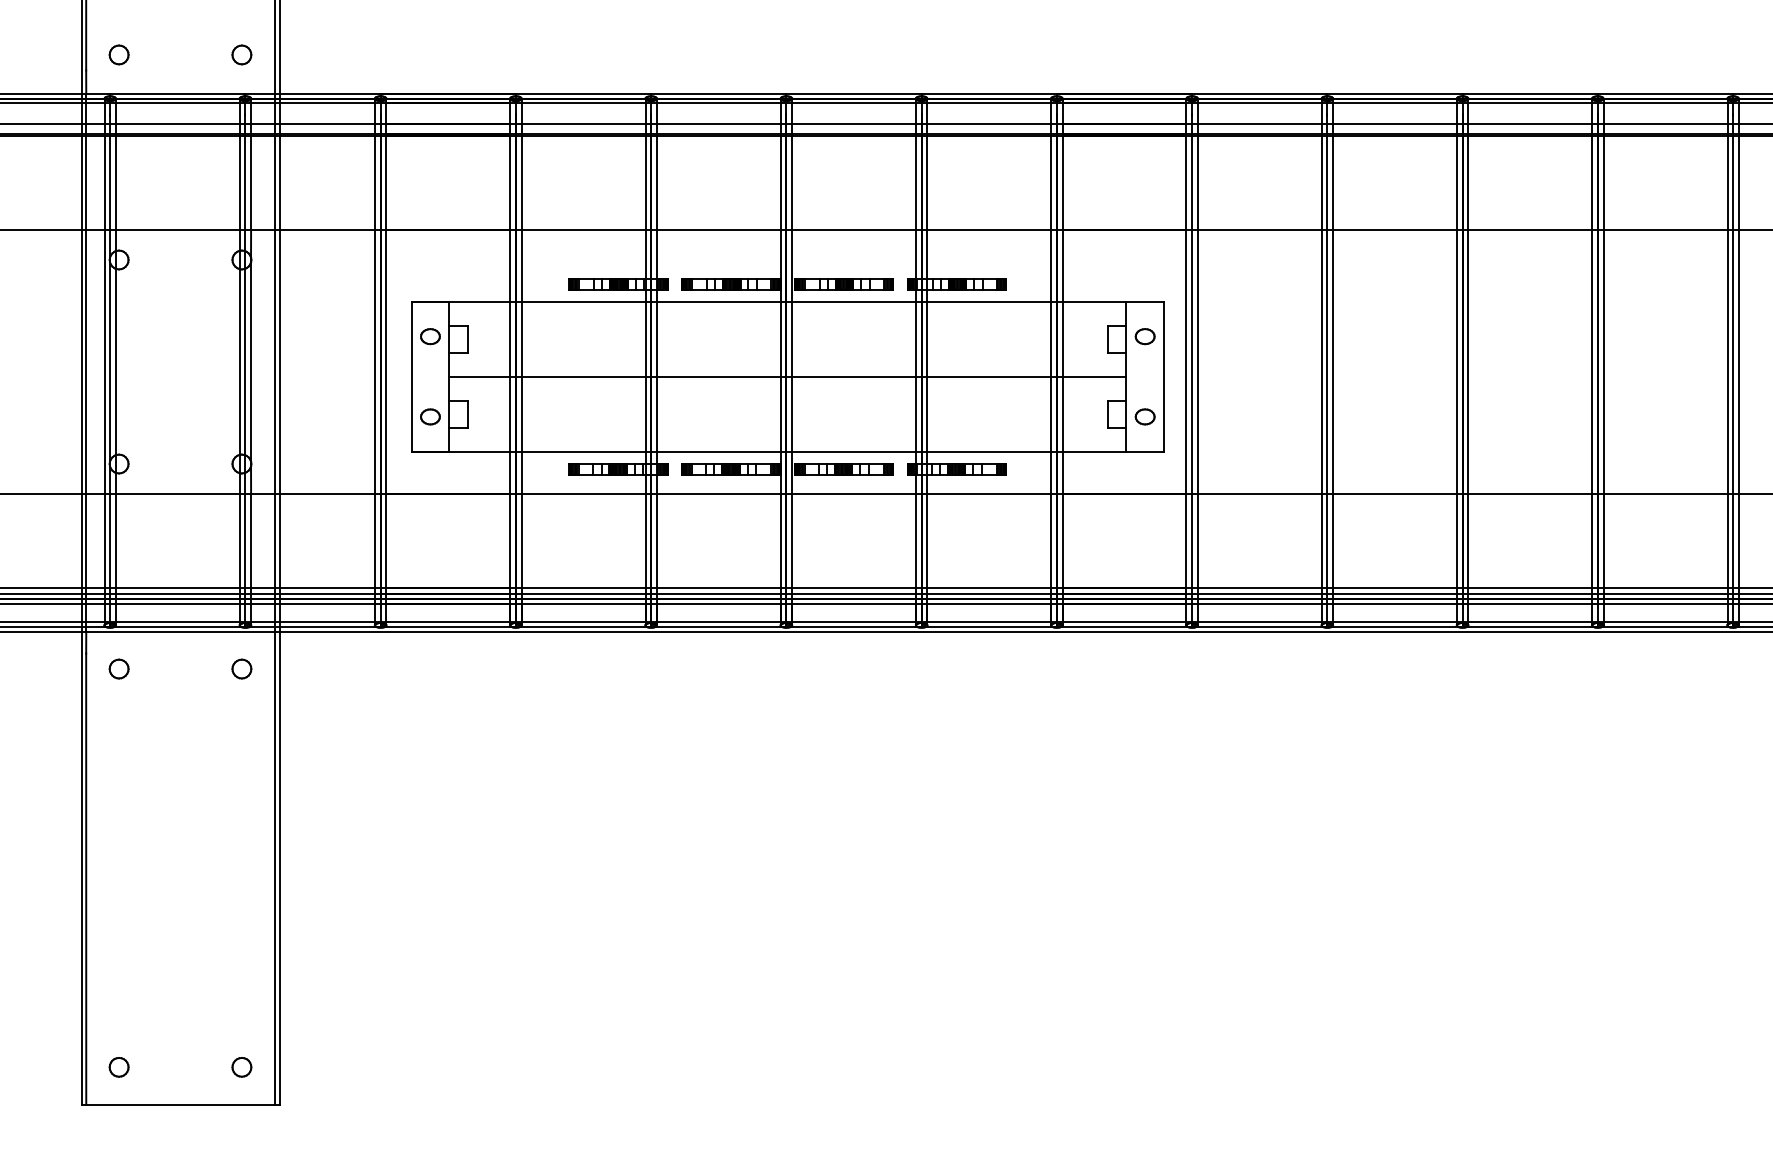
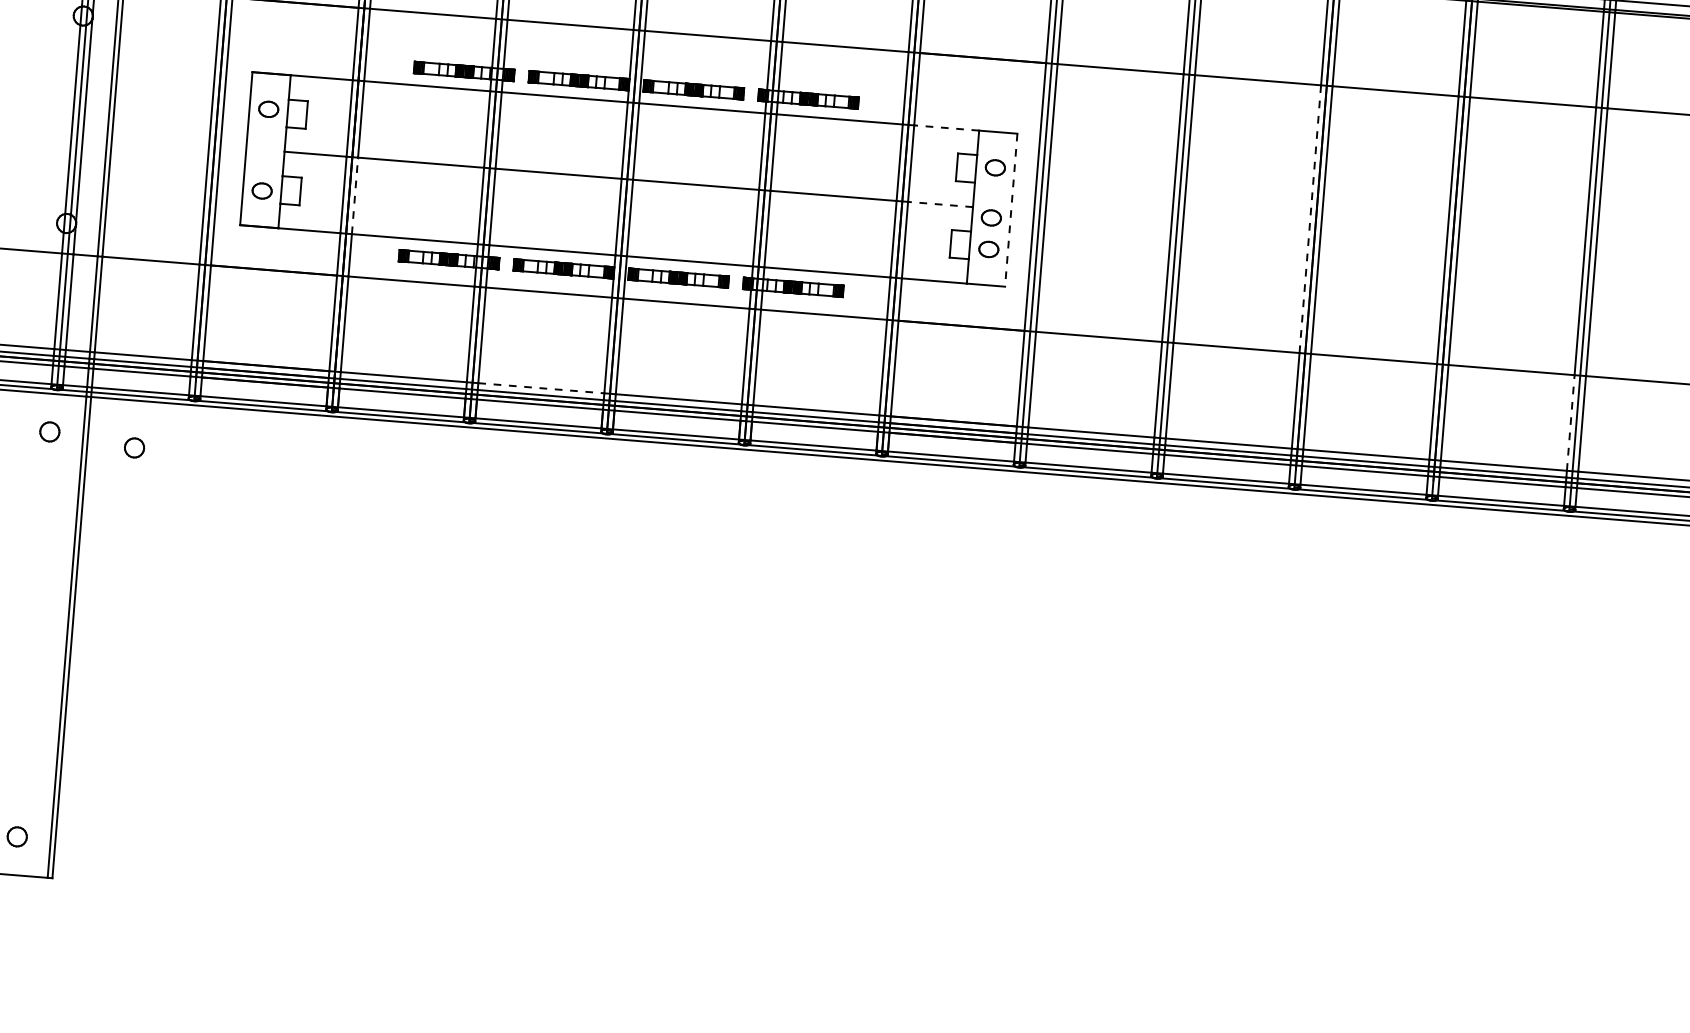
line: (1094, 301) -> (946, 127), solid -> dashed
line: (1456, 362) -> (1309, 219), solid -> dashed
line: (1094, 376) -> (940, 204), solid -> dashed
line: (1164, 377) -> (1011, 210), solid -> dashed
part: (1144, 385) -> (990, 217), added
line: (521, 414) -> (354, 195), solid -> dashed
line: (1727, 540) -> (1570, 422), solid -> dashed
line: (718, 587) -> (541, 387), solid -> dashed
part: (325, 677) -> (134, 447), added

